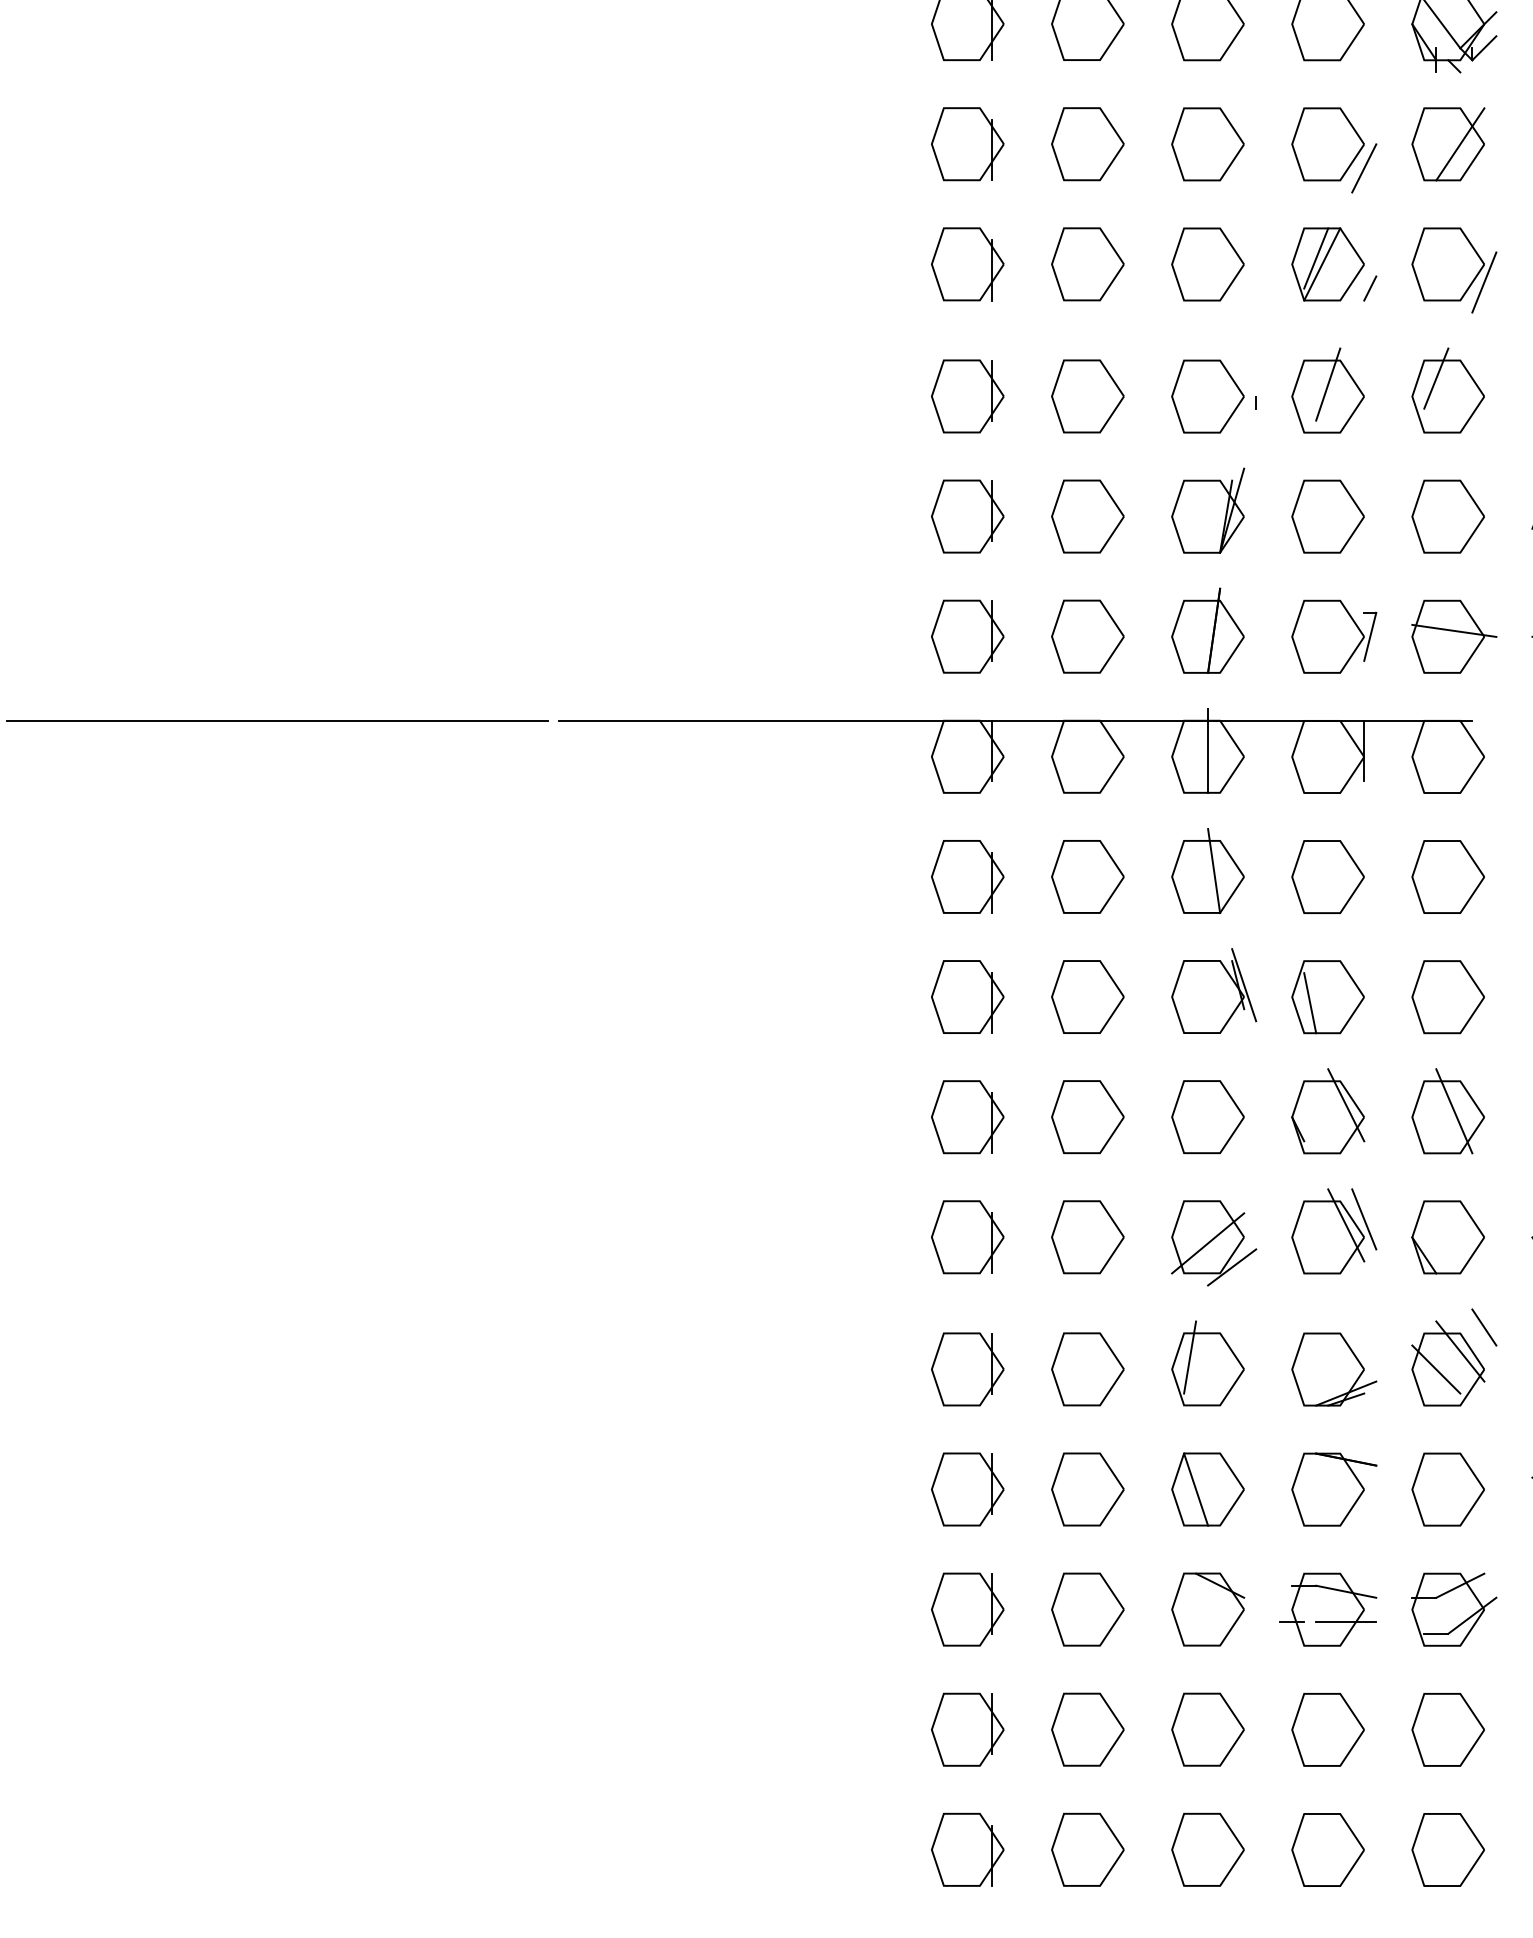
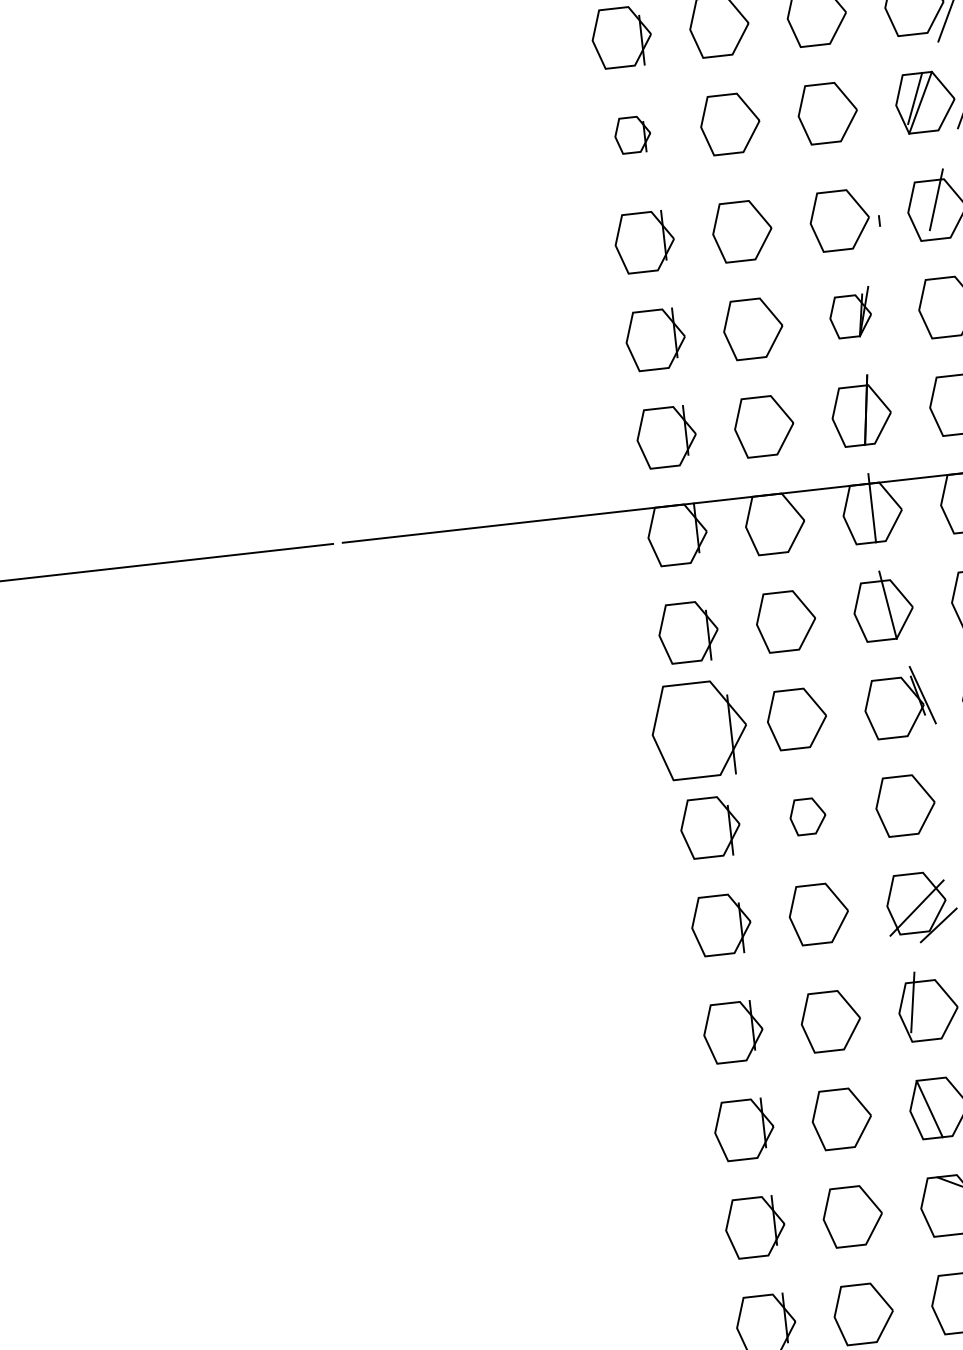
part: (967, 264) -> (632, 135), size x0.6
part: (1208, 510) -> (850, 312), size x0.7
part: (967, 996) -> (699, 729), size x1.6
part: (1087, 1117) -> (807, 816), size x0.6

